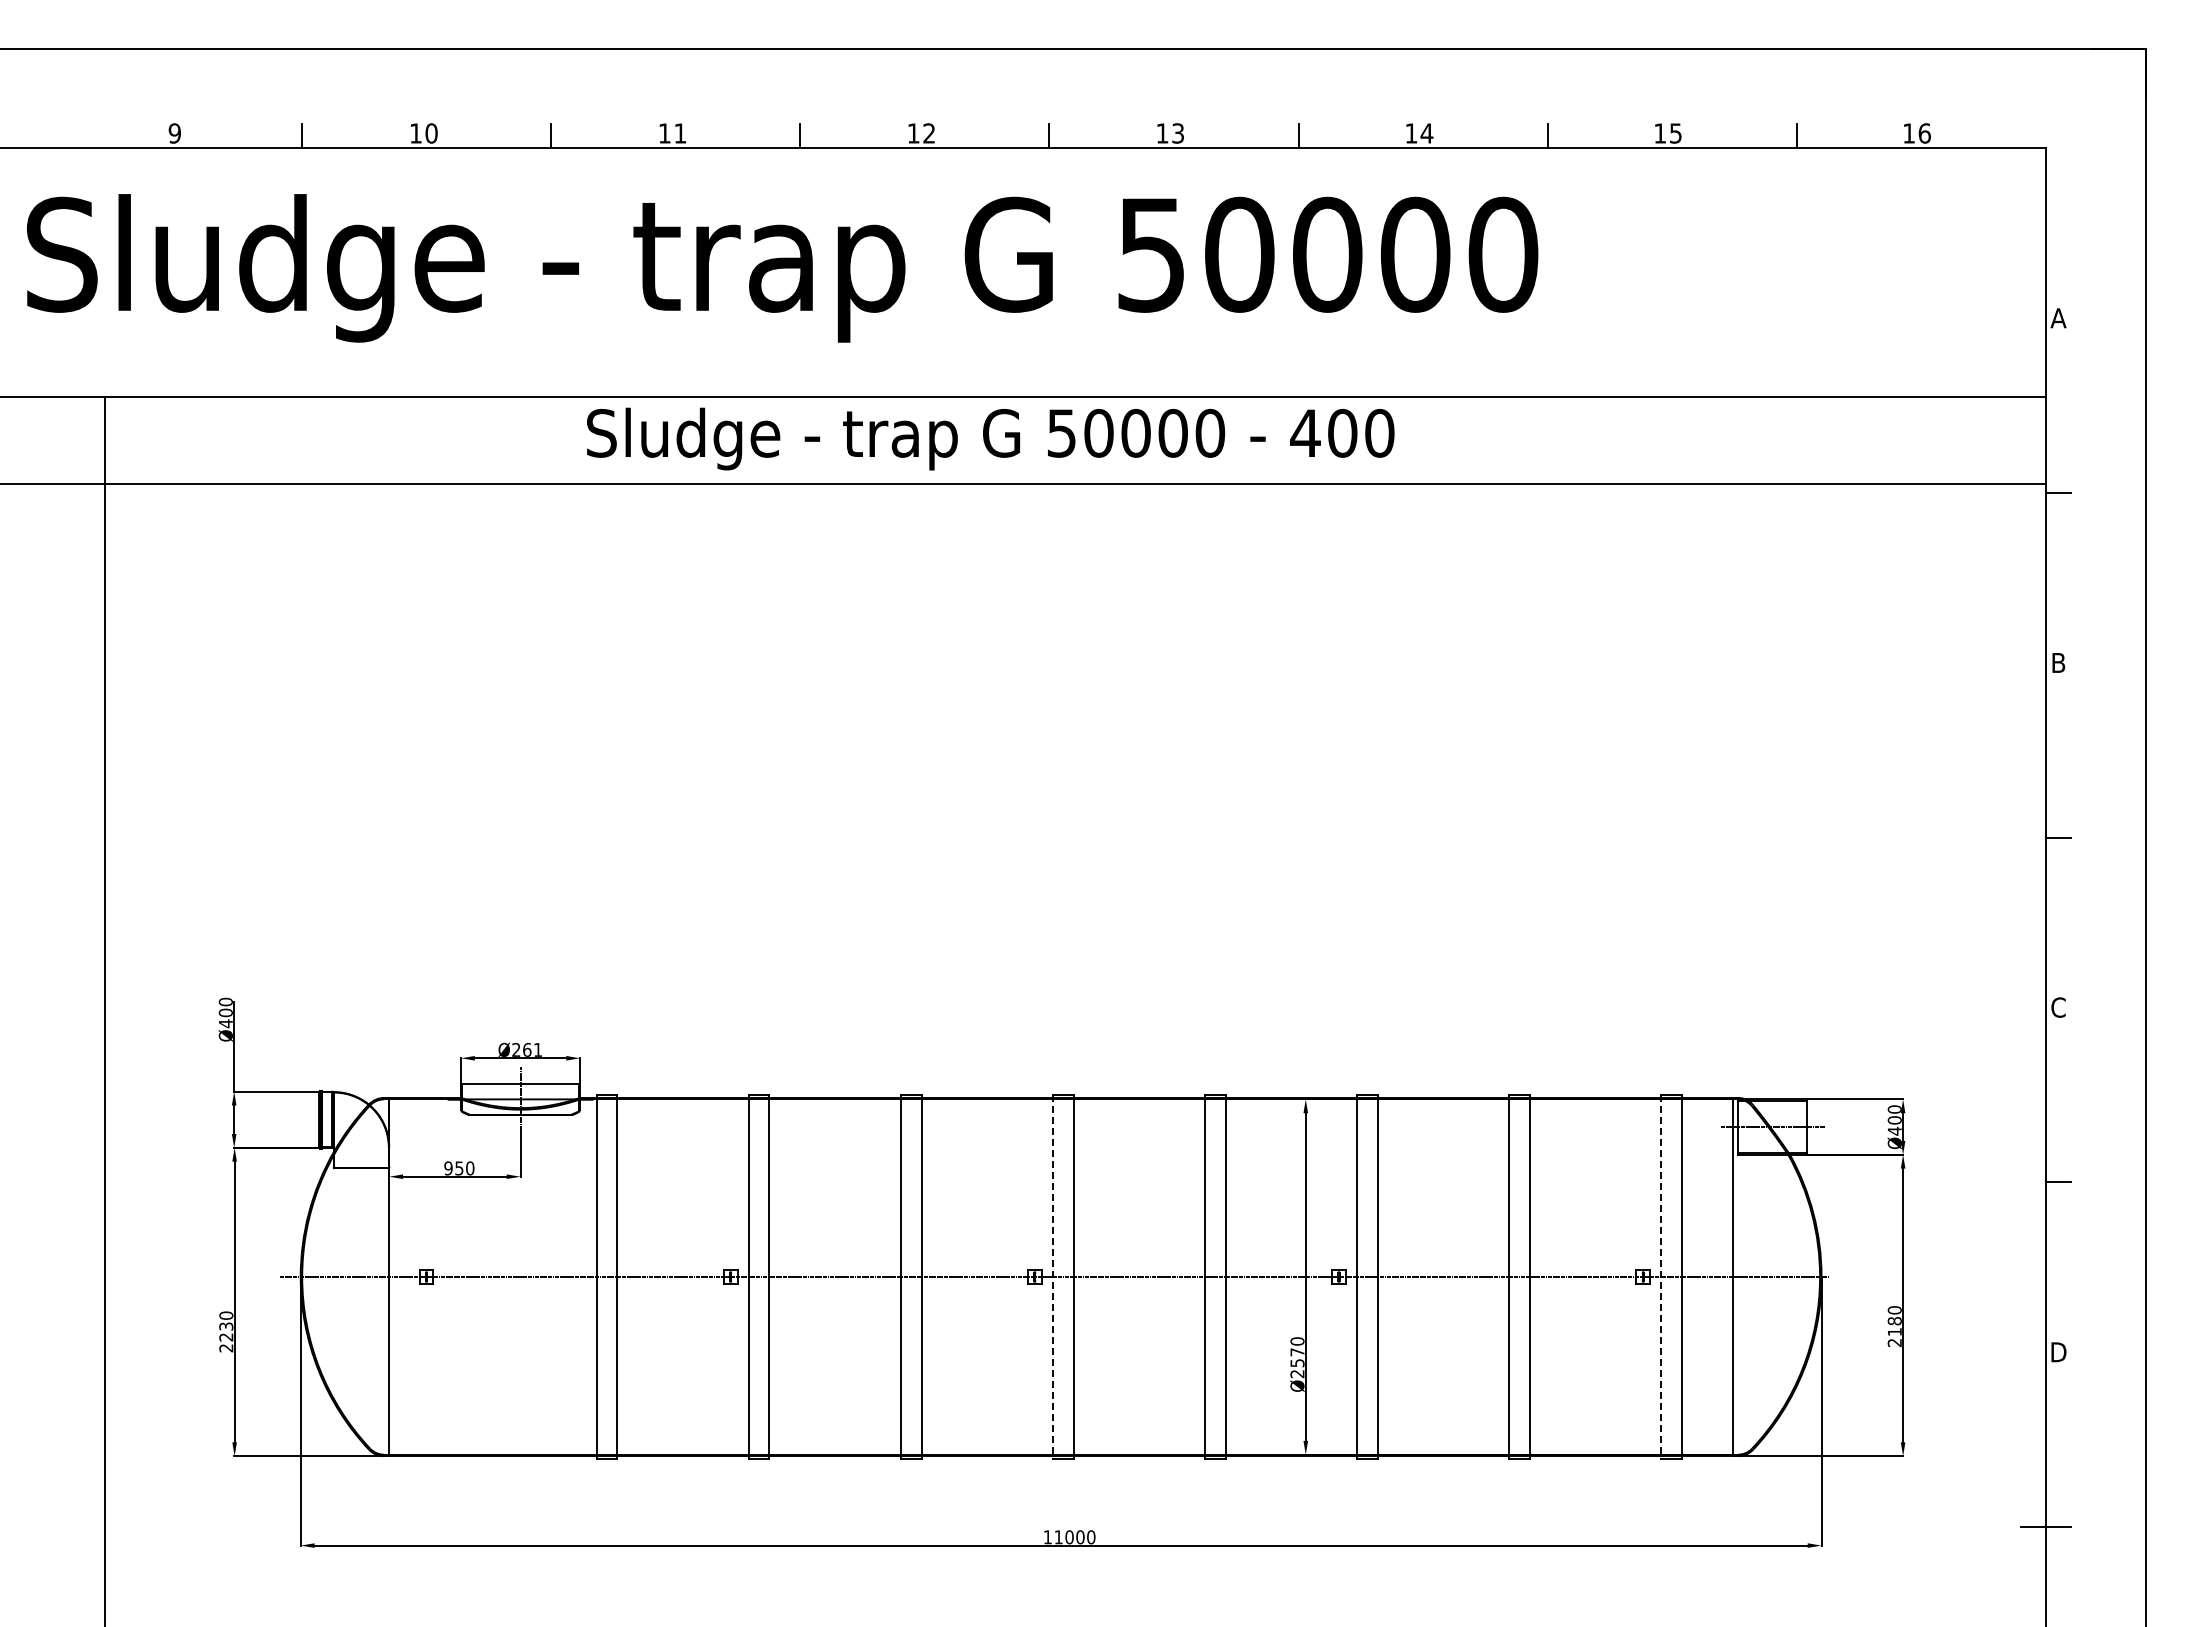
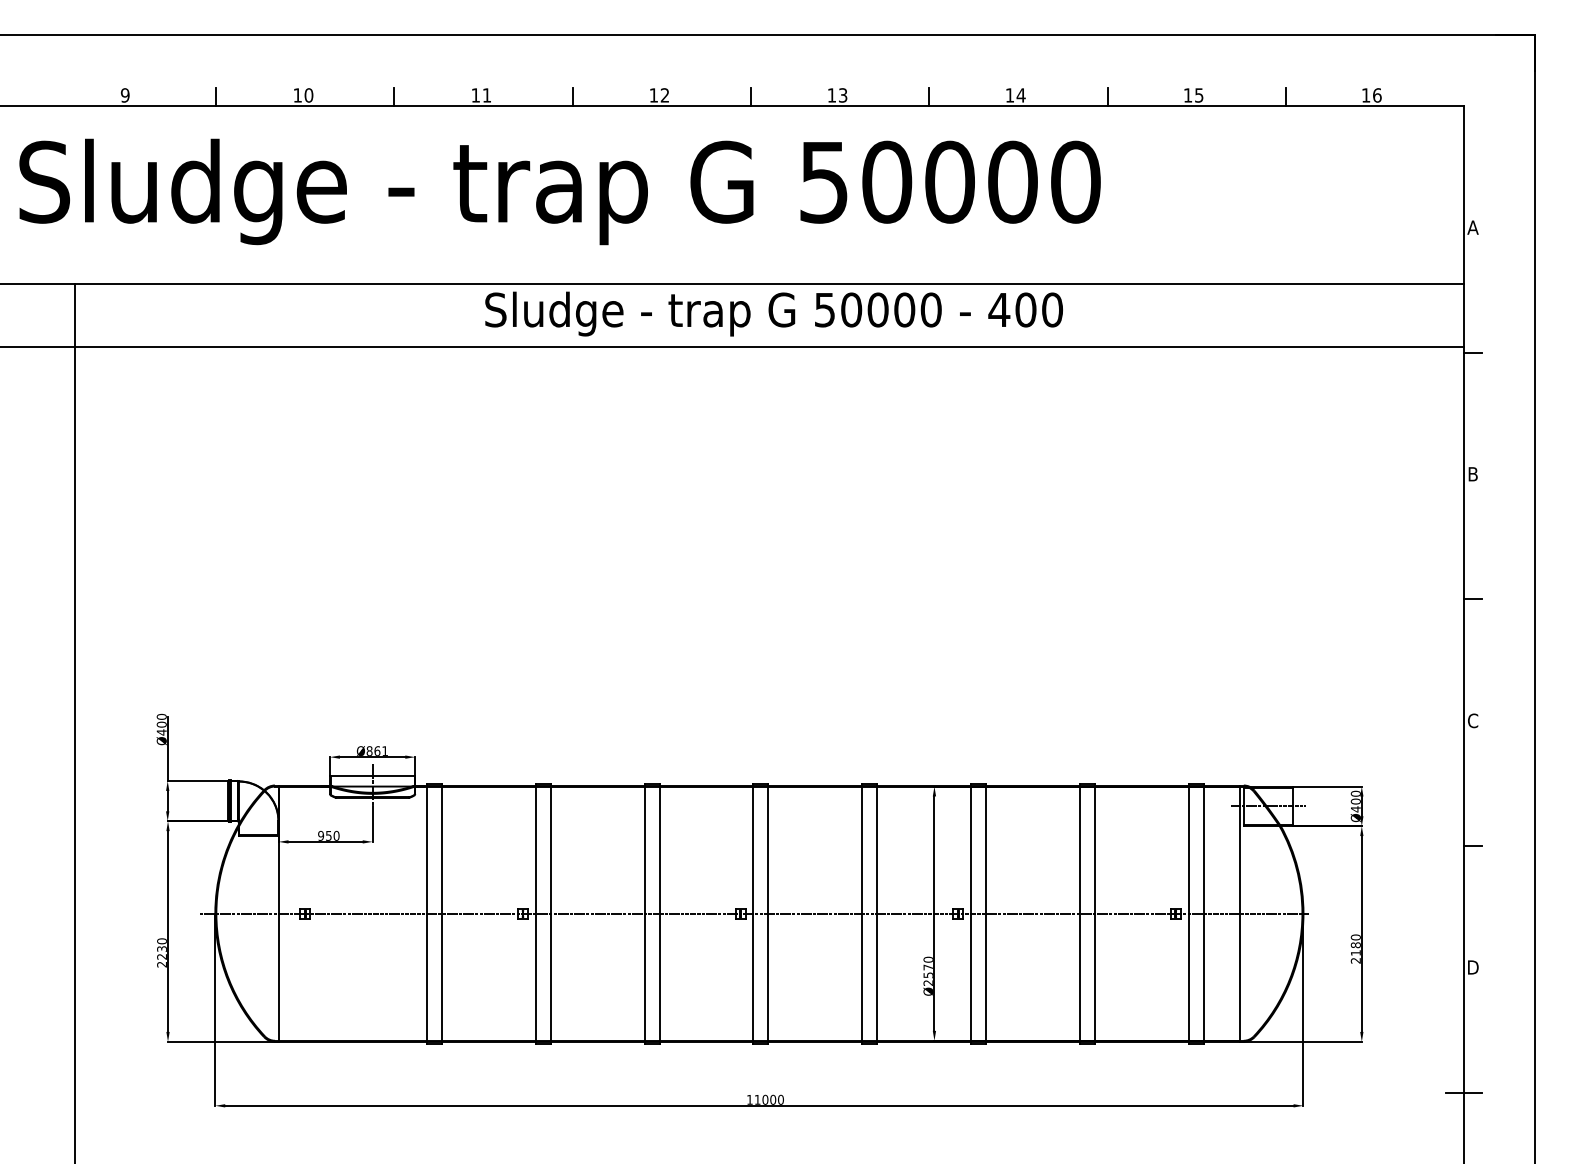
text: (990, 438) -> (773, 313), moved
text: (516, 1049) -> (369, 750), Ø261 -> Ø861
line: (1052, 1277) -> (753, 913), dashed -> solid
line: (1661, 1277) -> (1188, 913), dashed -> solid

